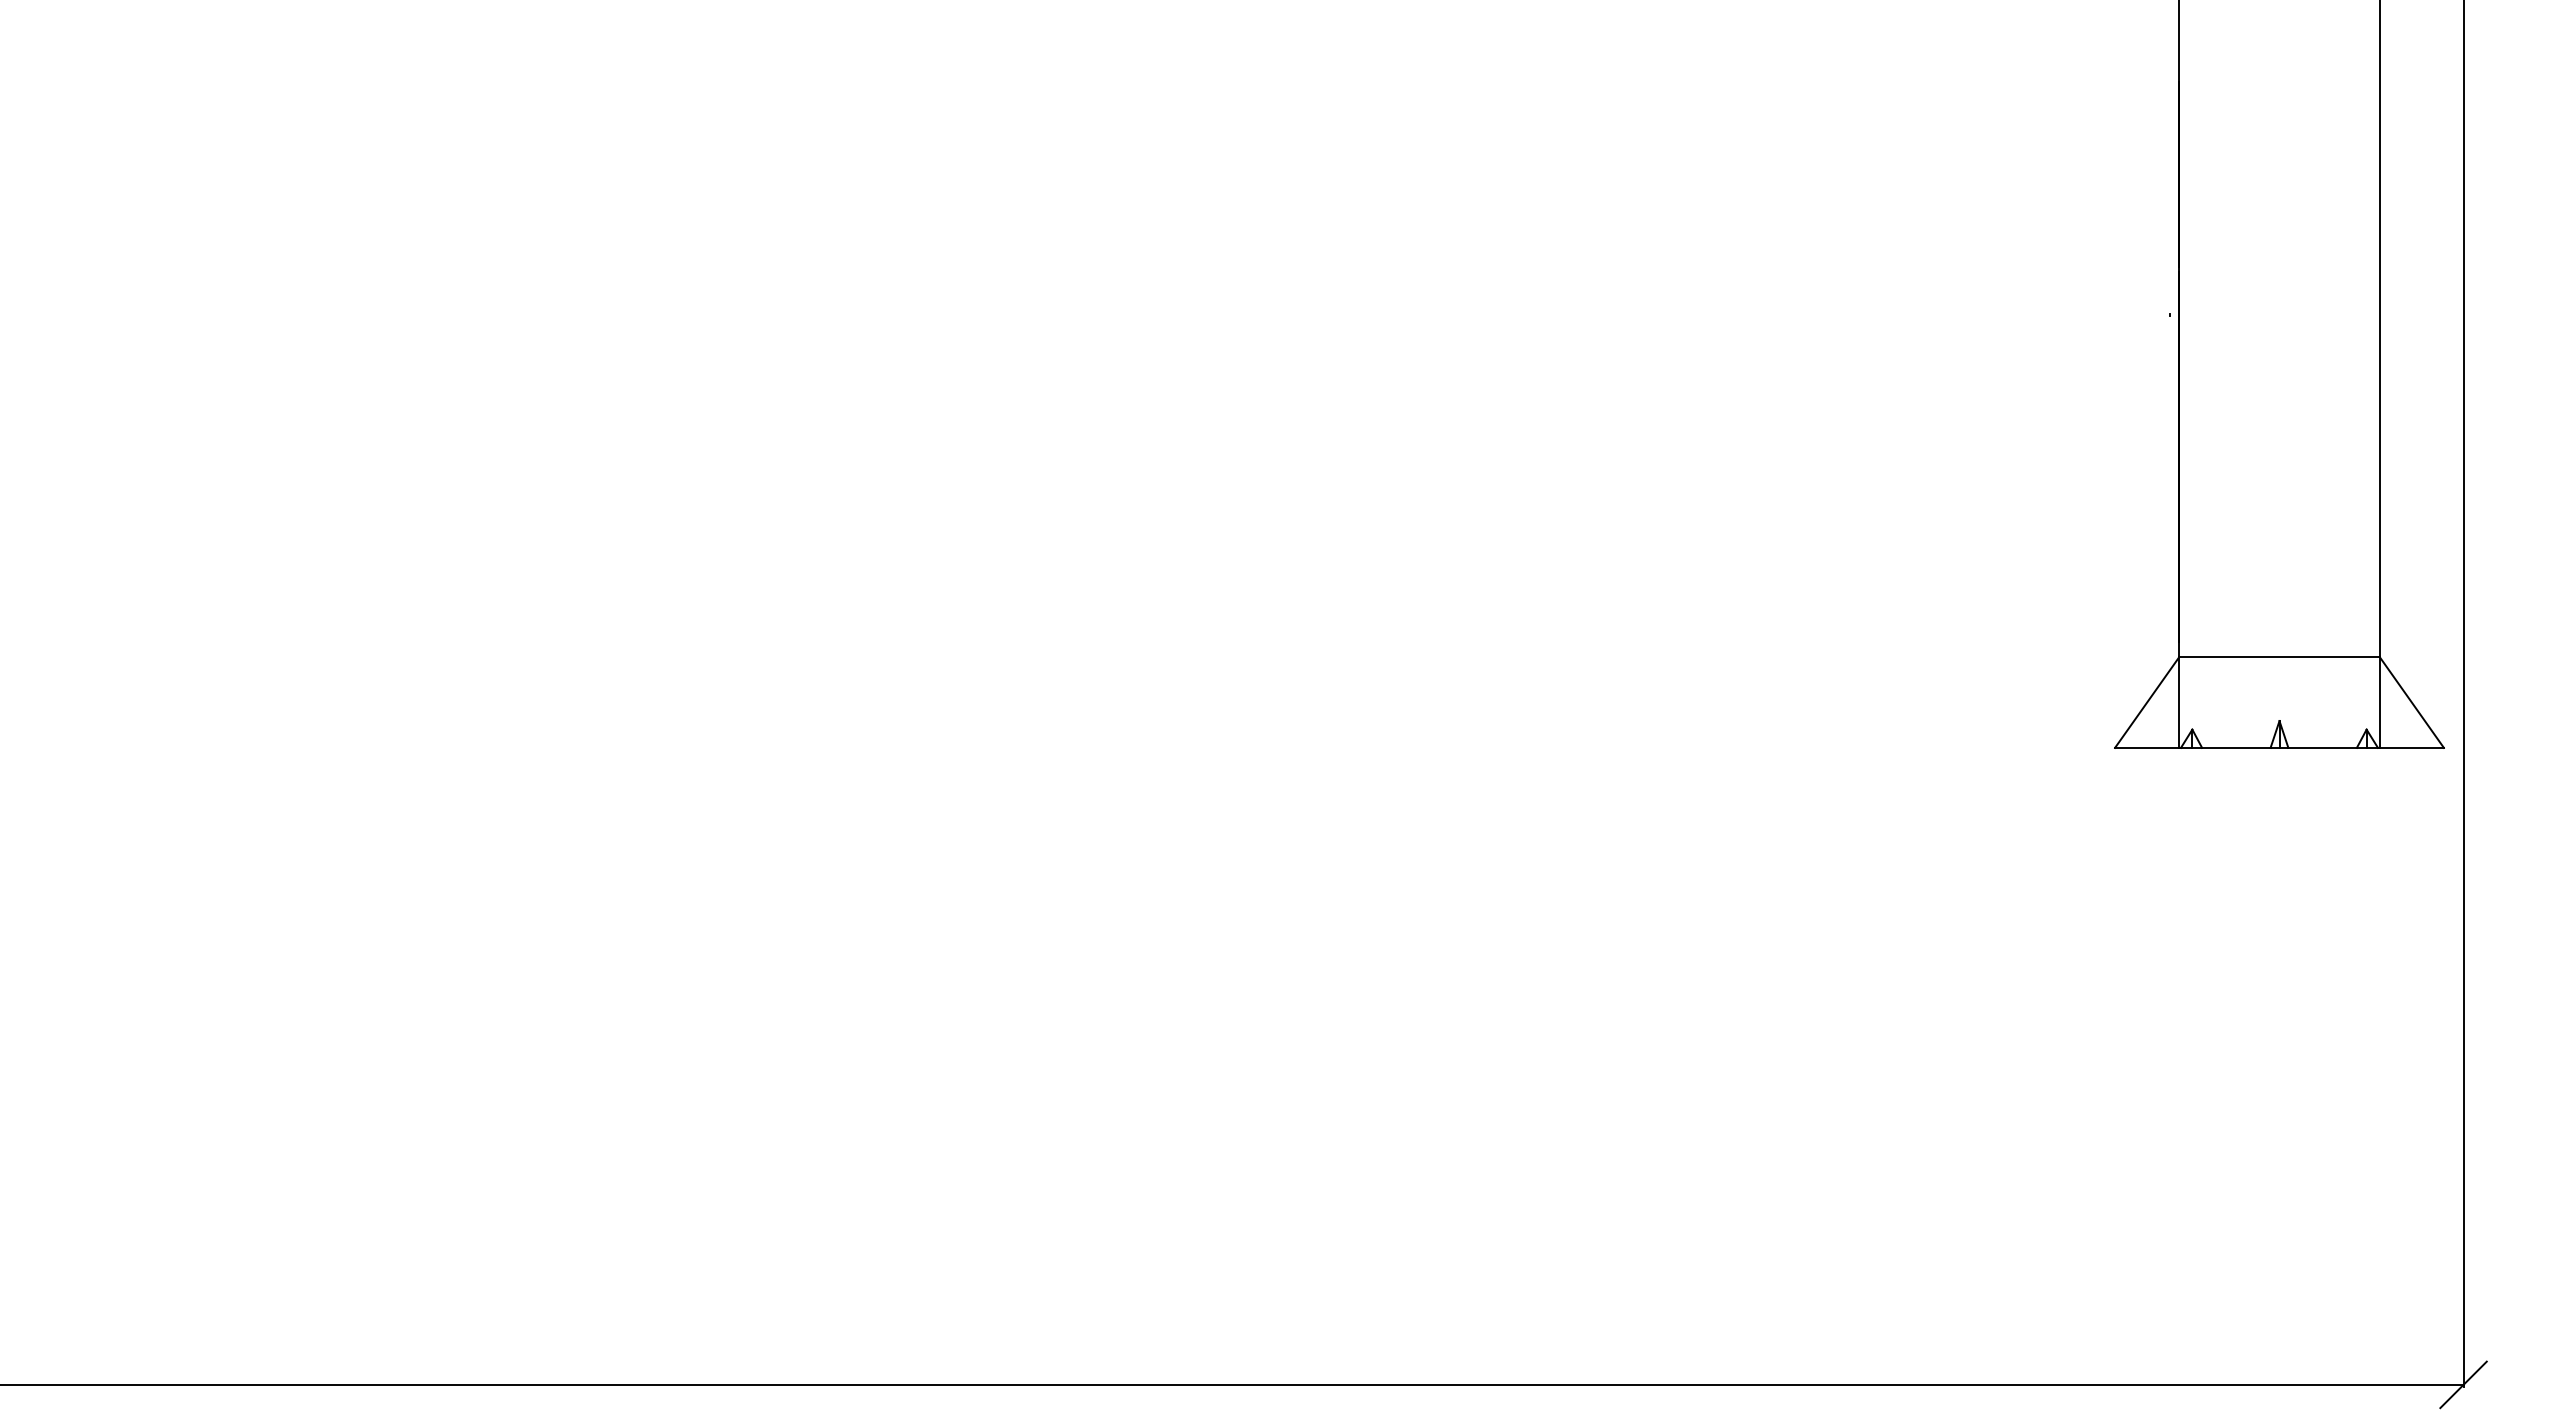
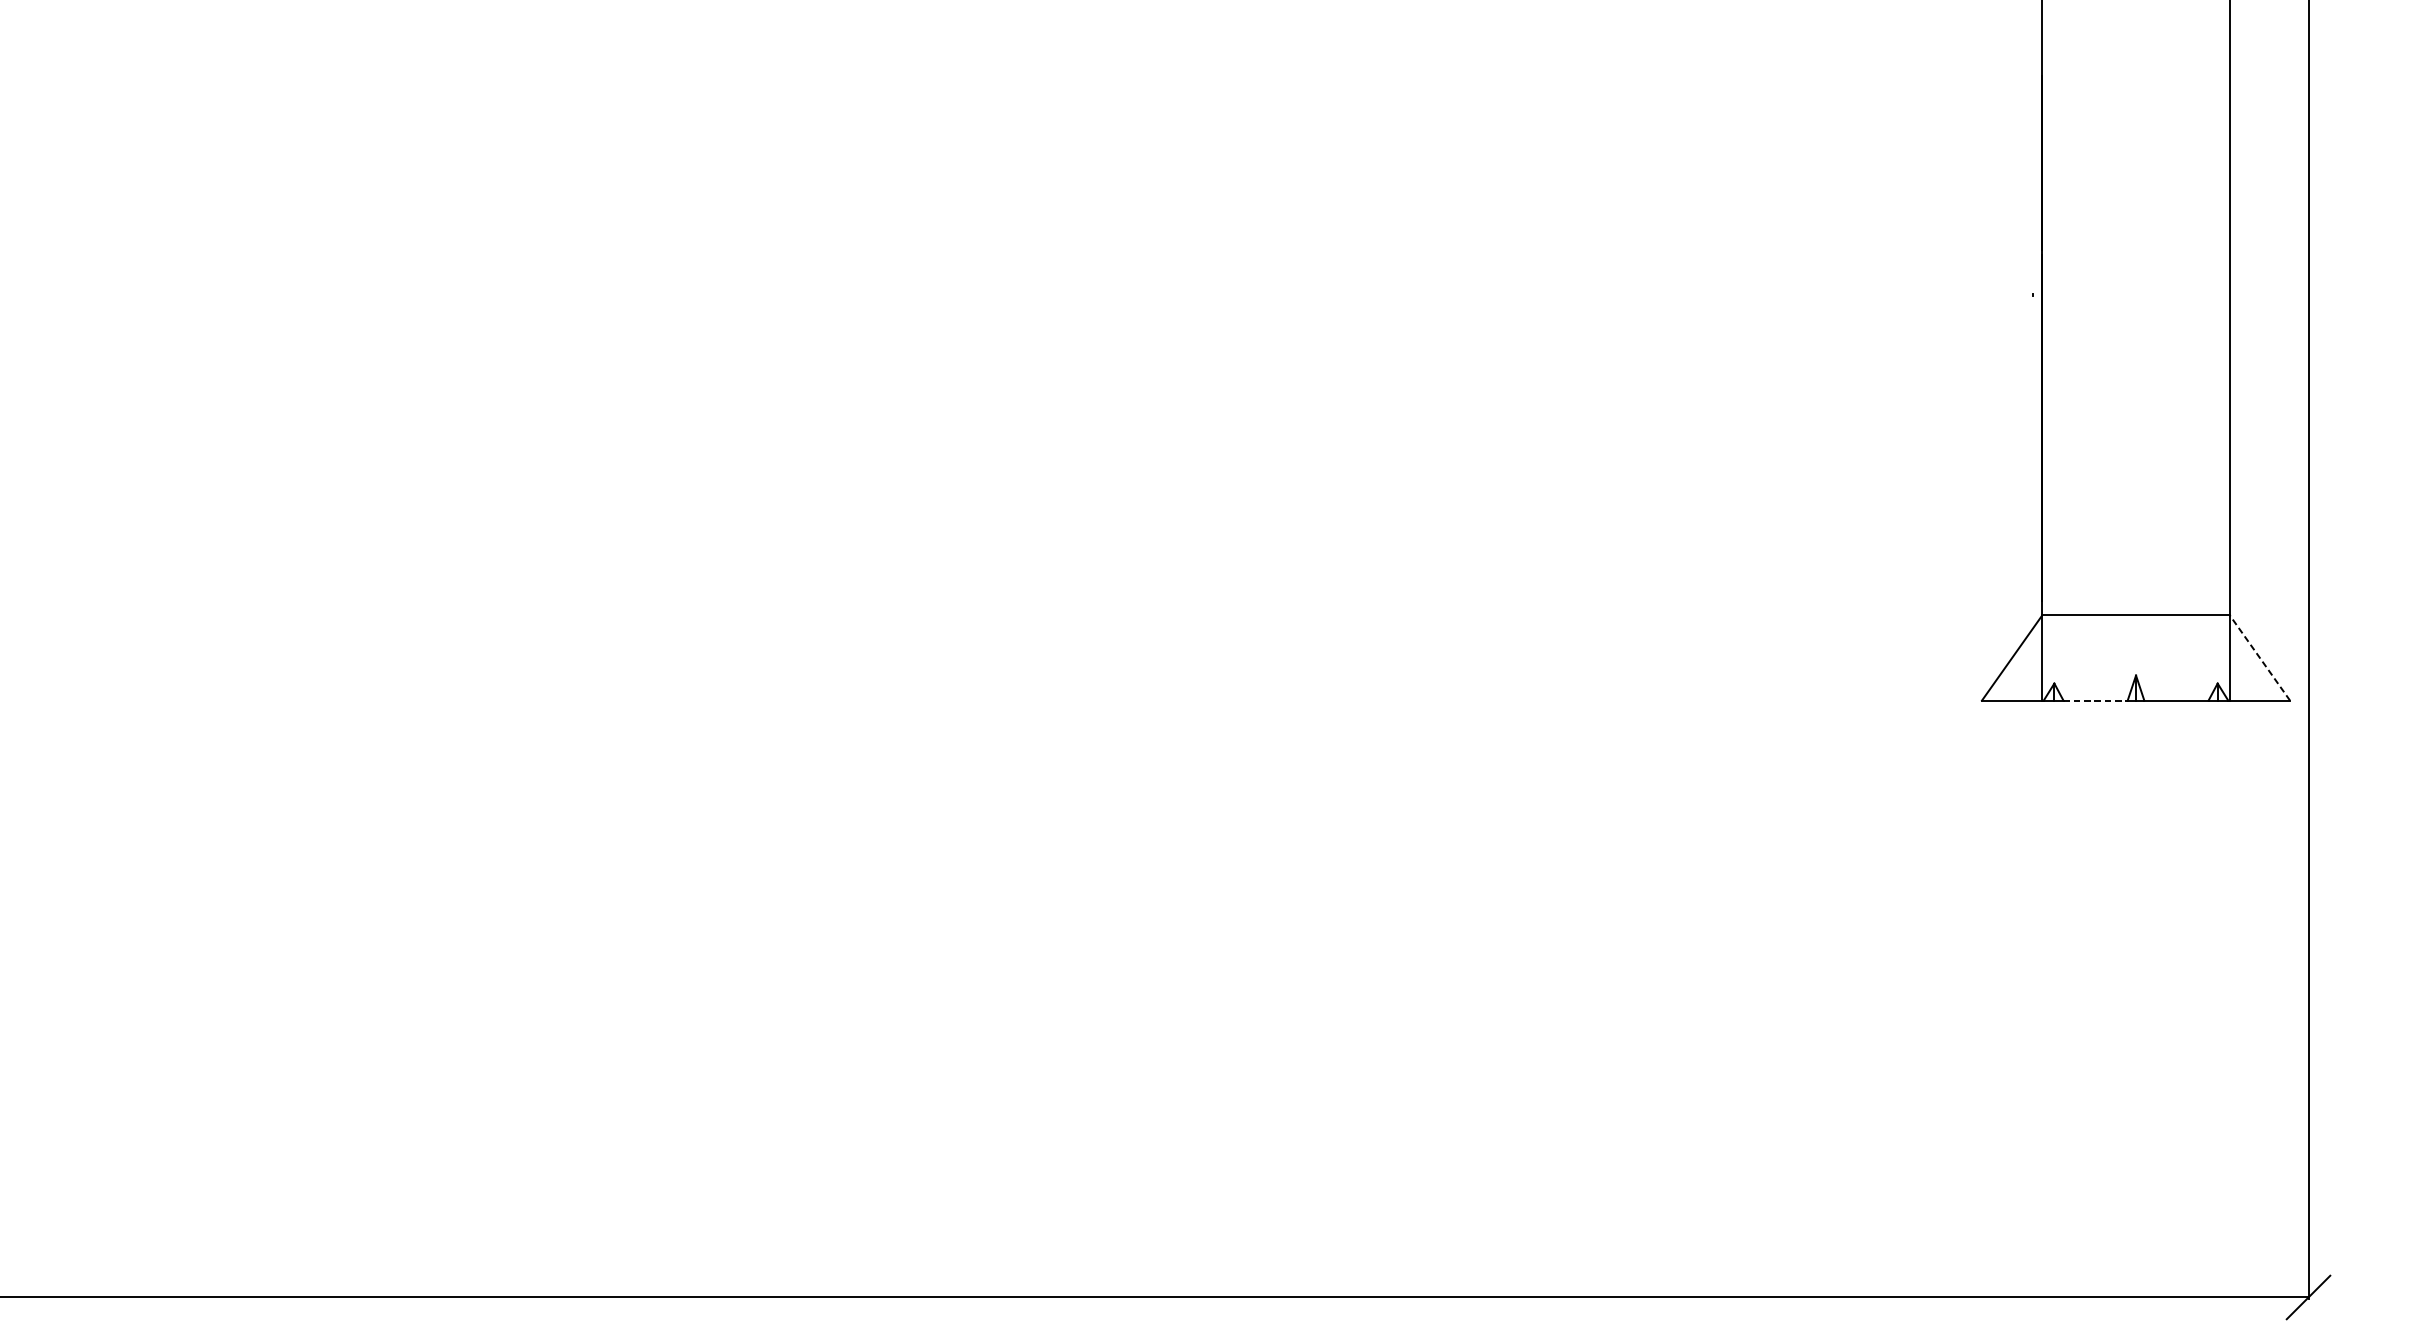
line: (2411, 702) -> (2259, 658), solid -> dashed
line: (2236, 747) -> (2095, 700), solid -> dashed

